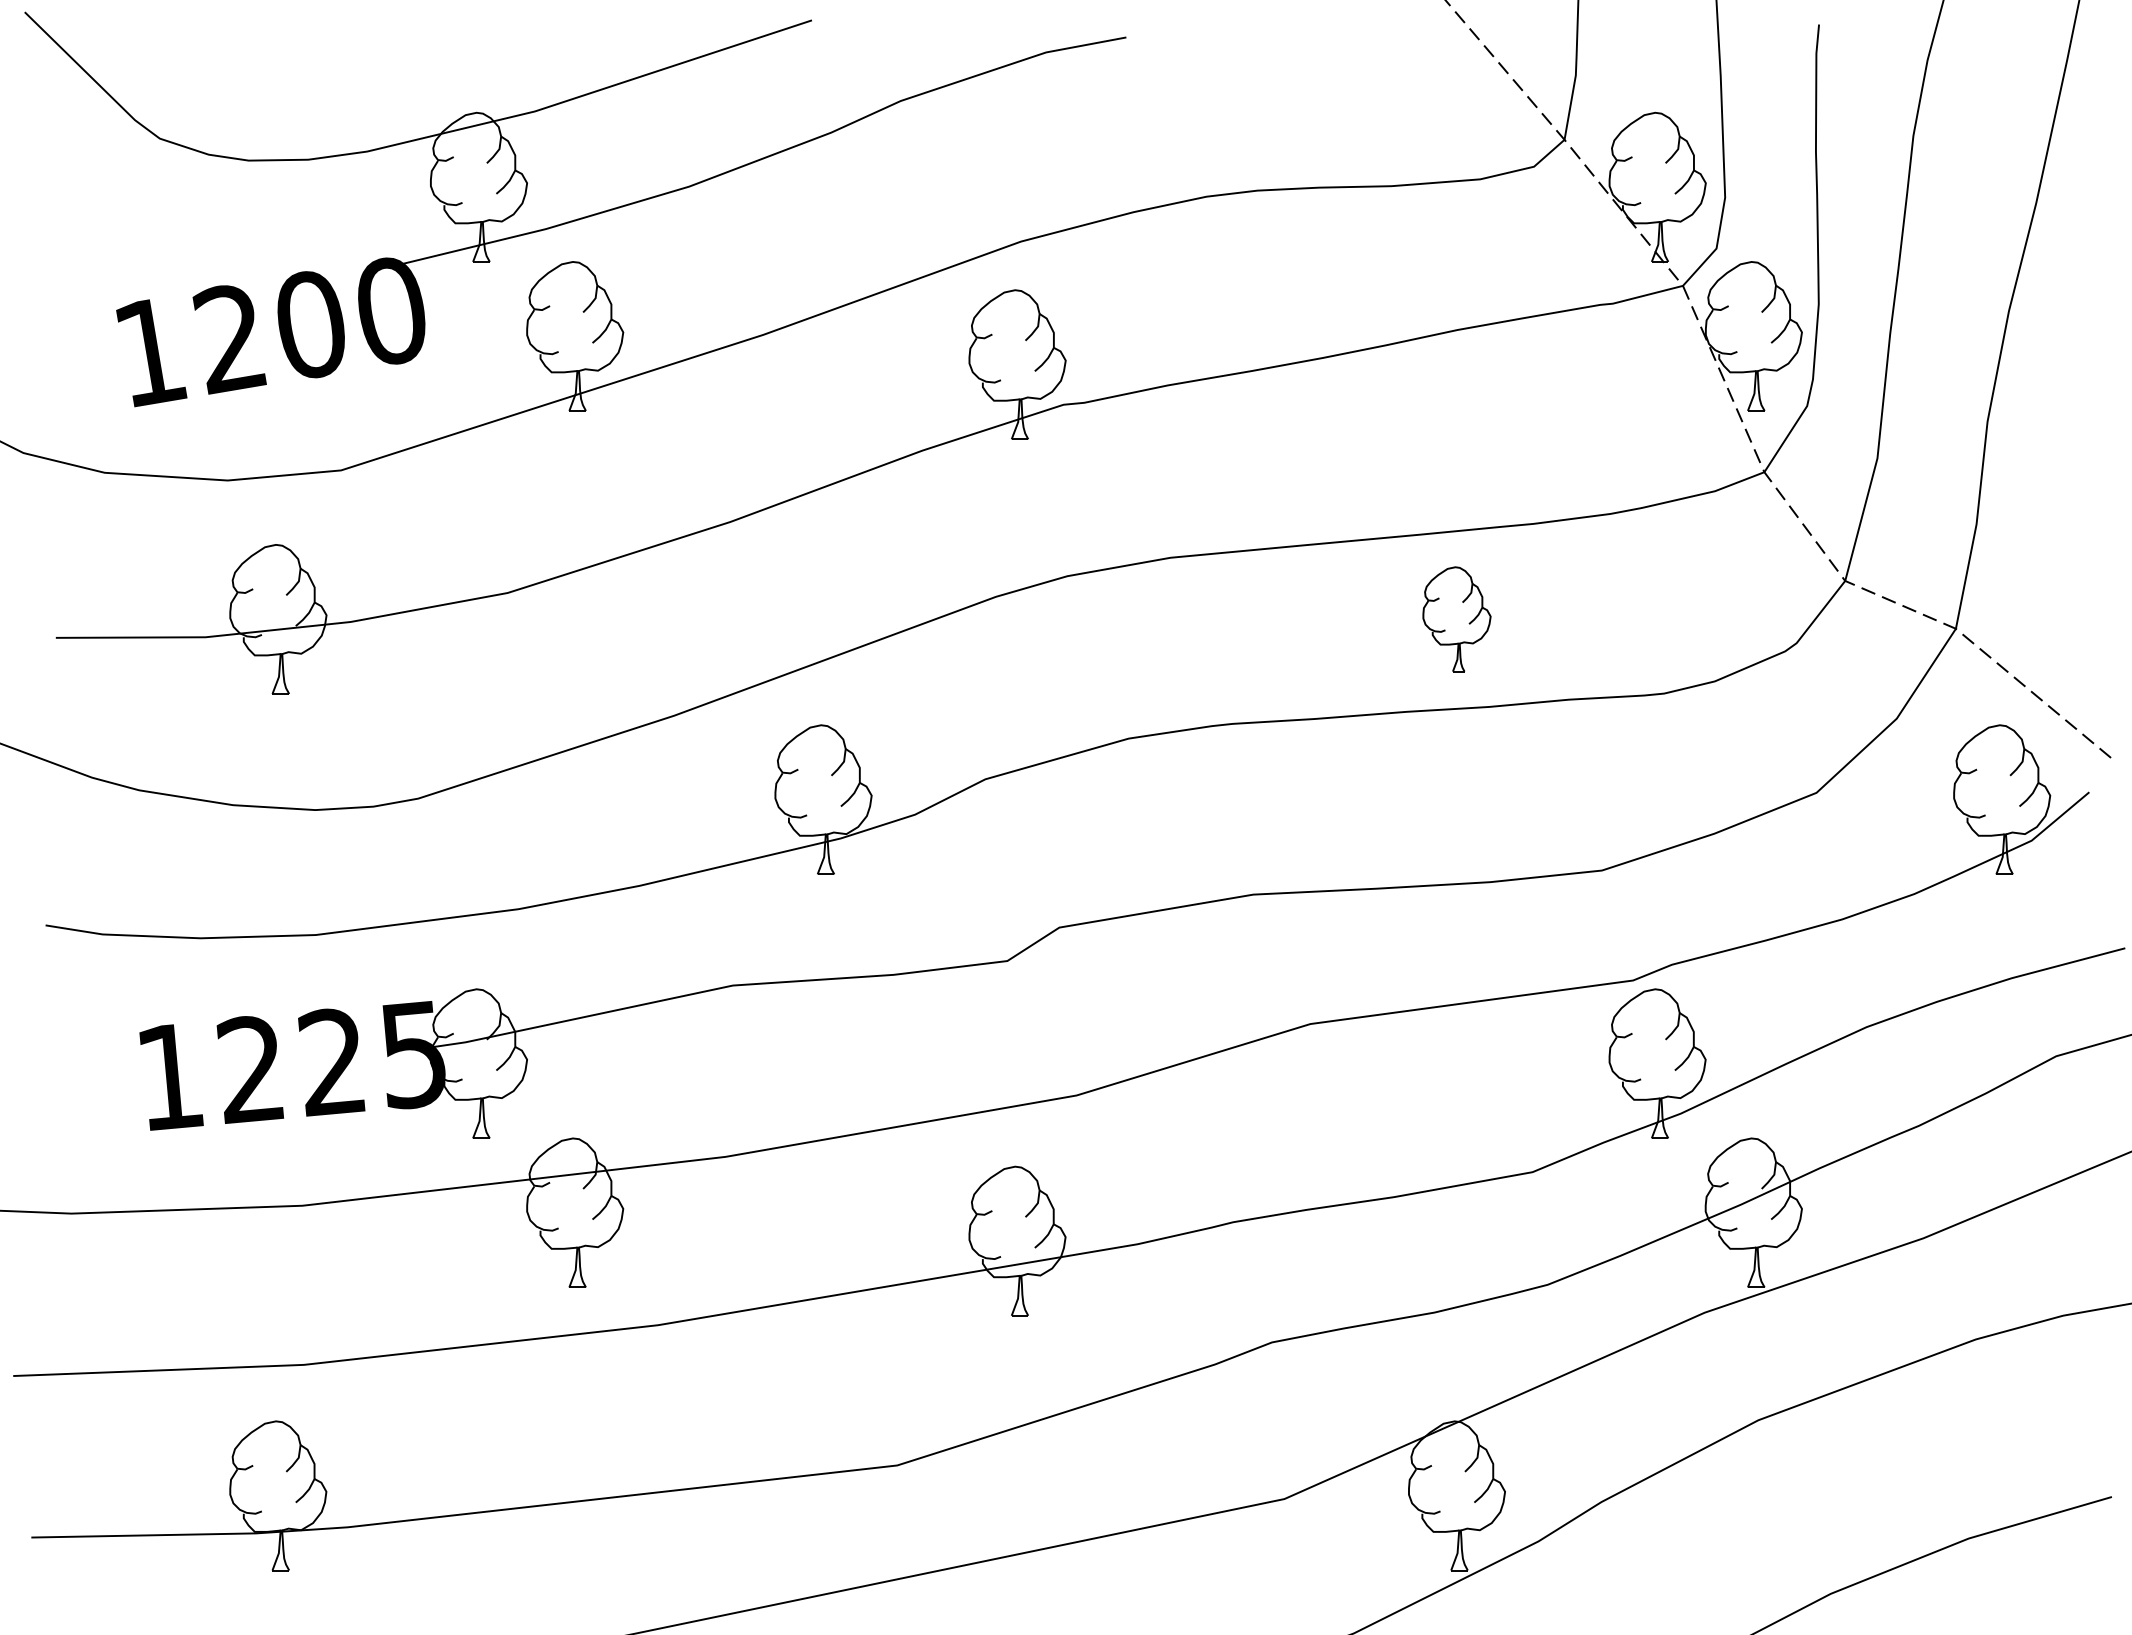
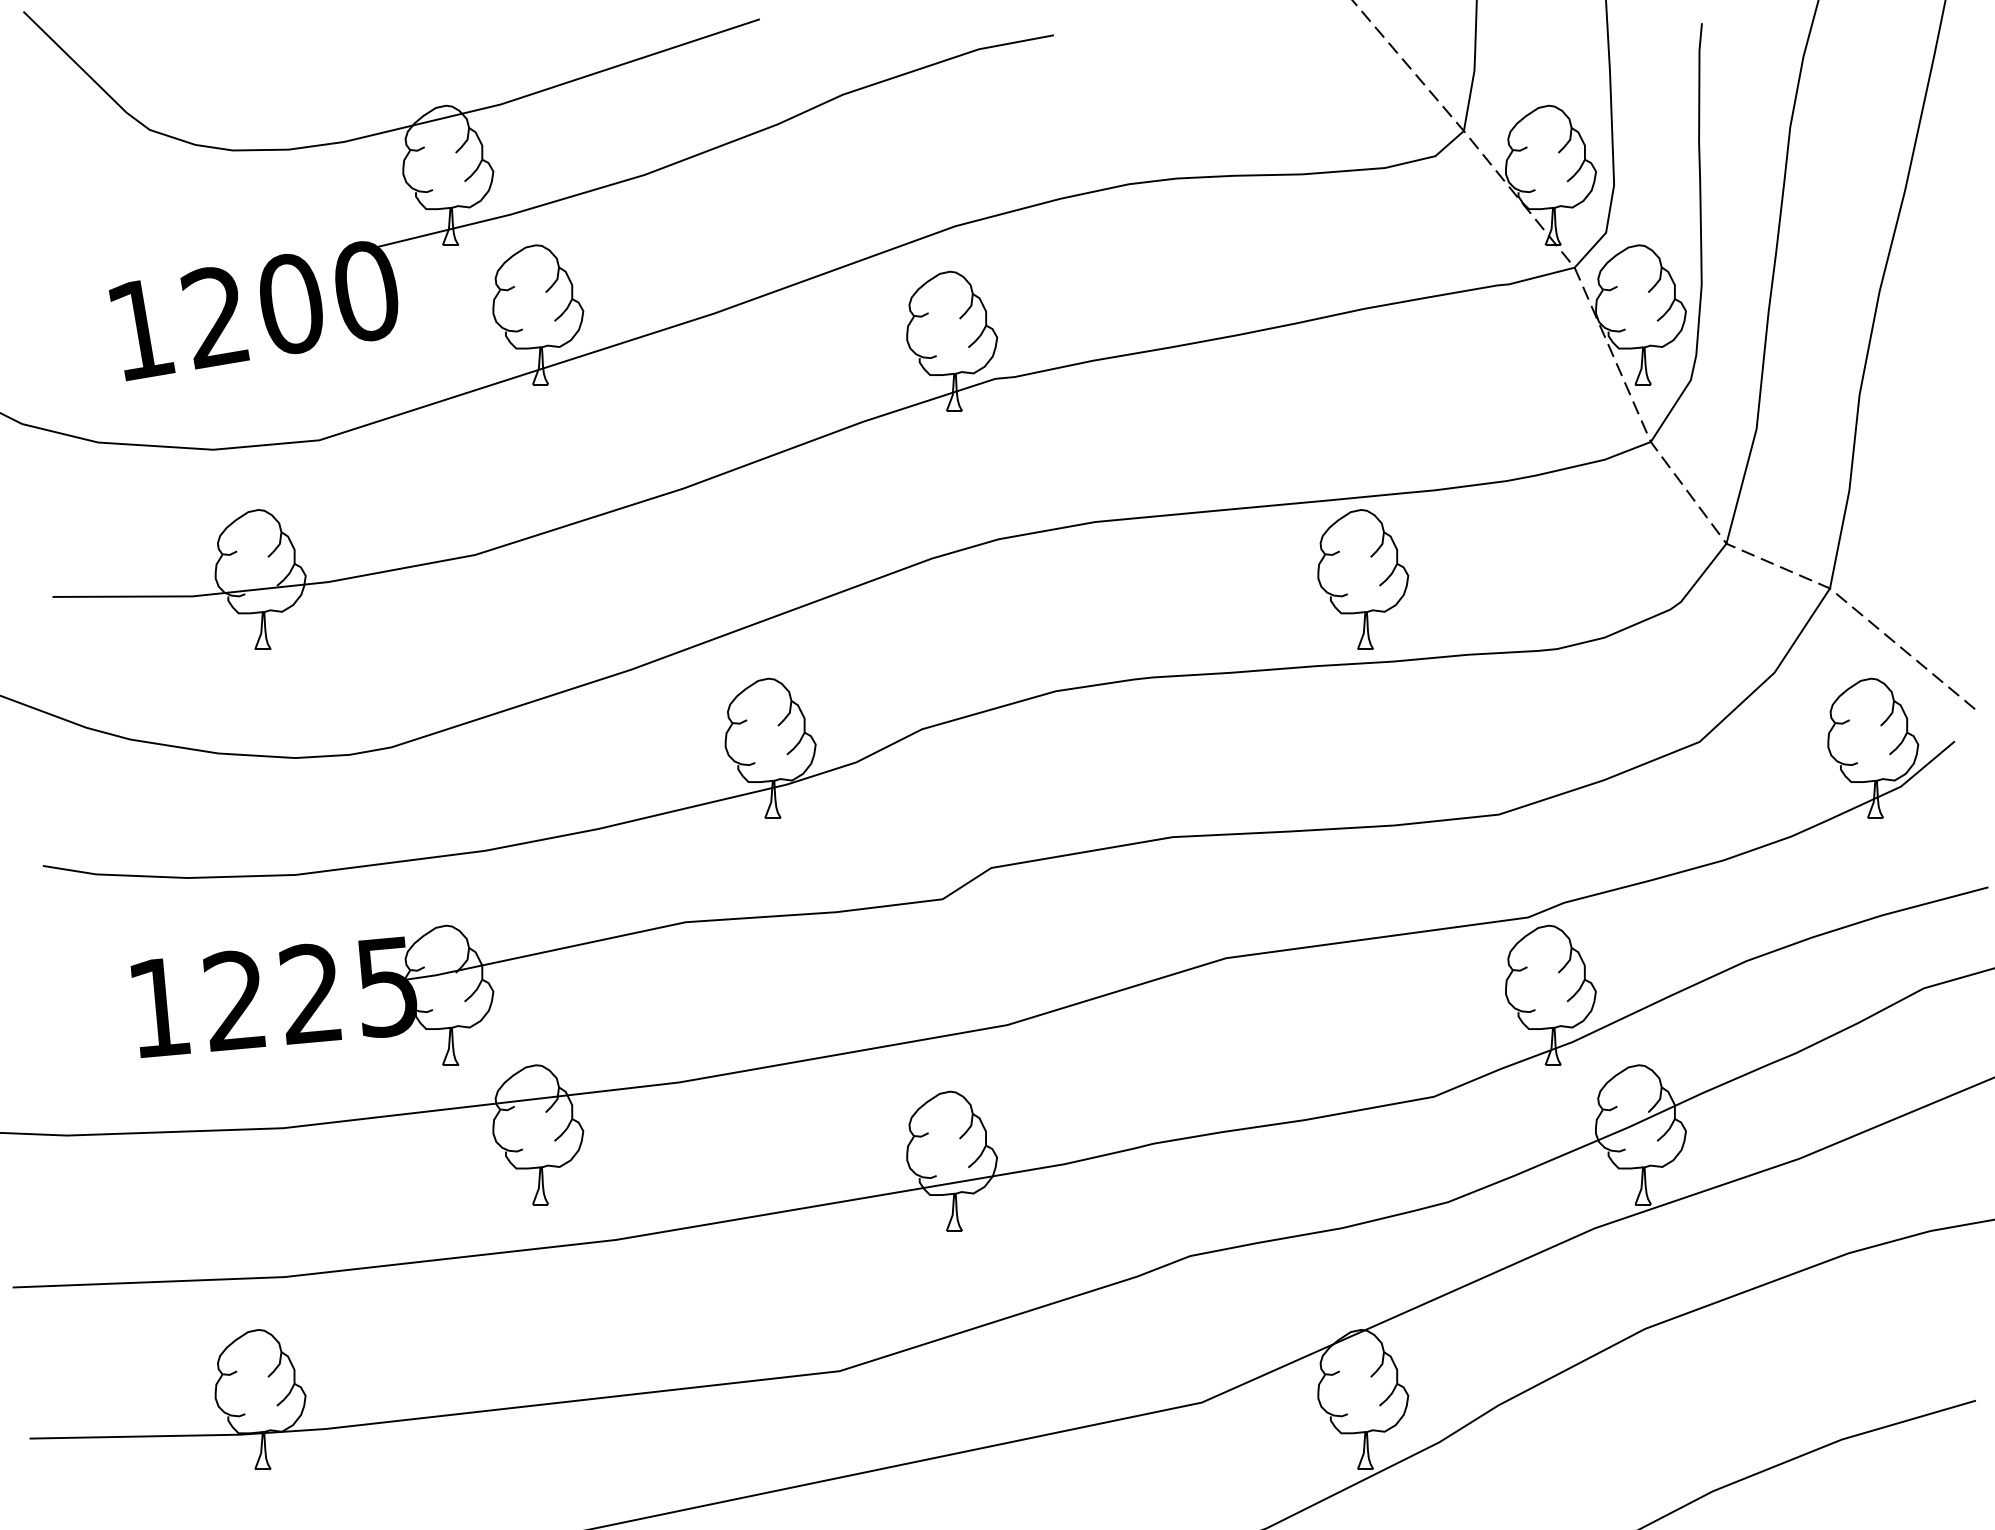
part: (1456, 619) -> (1362, 579), size x1.43

